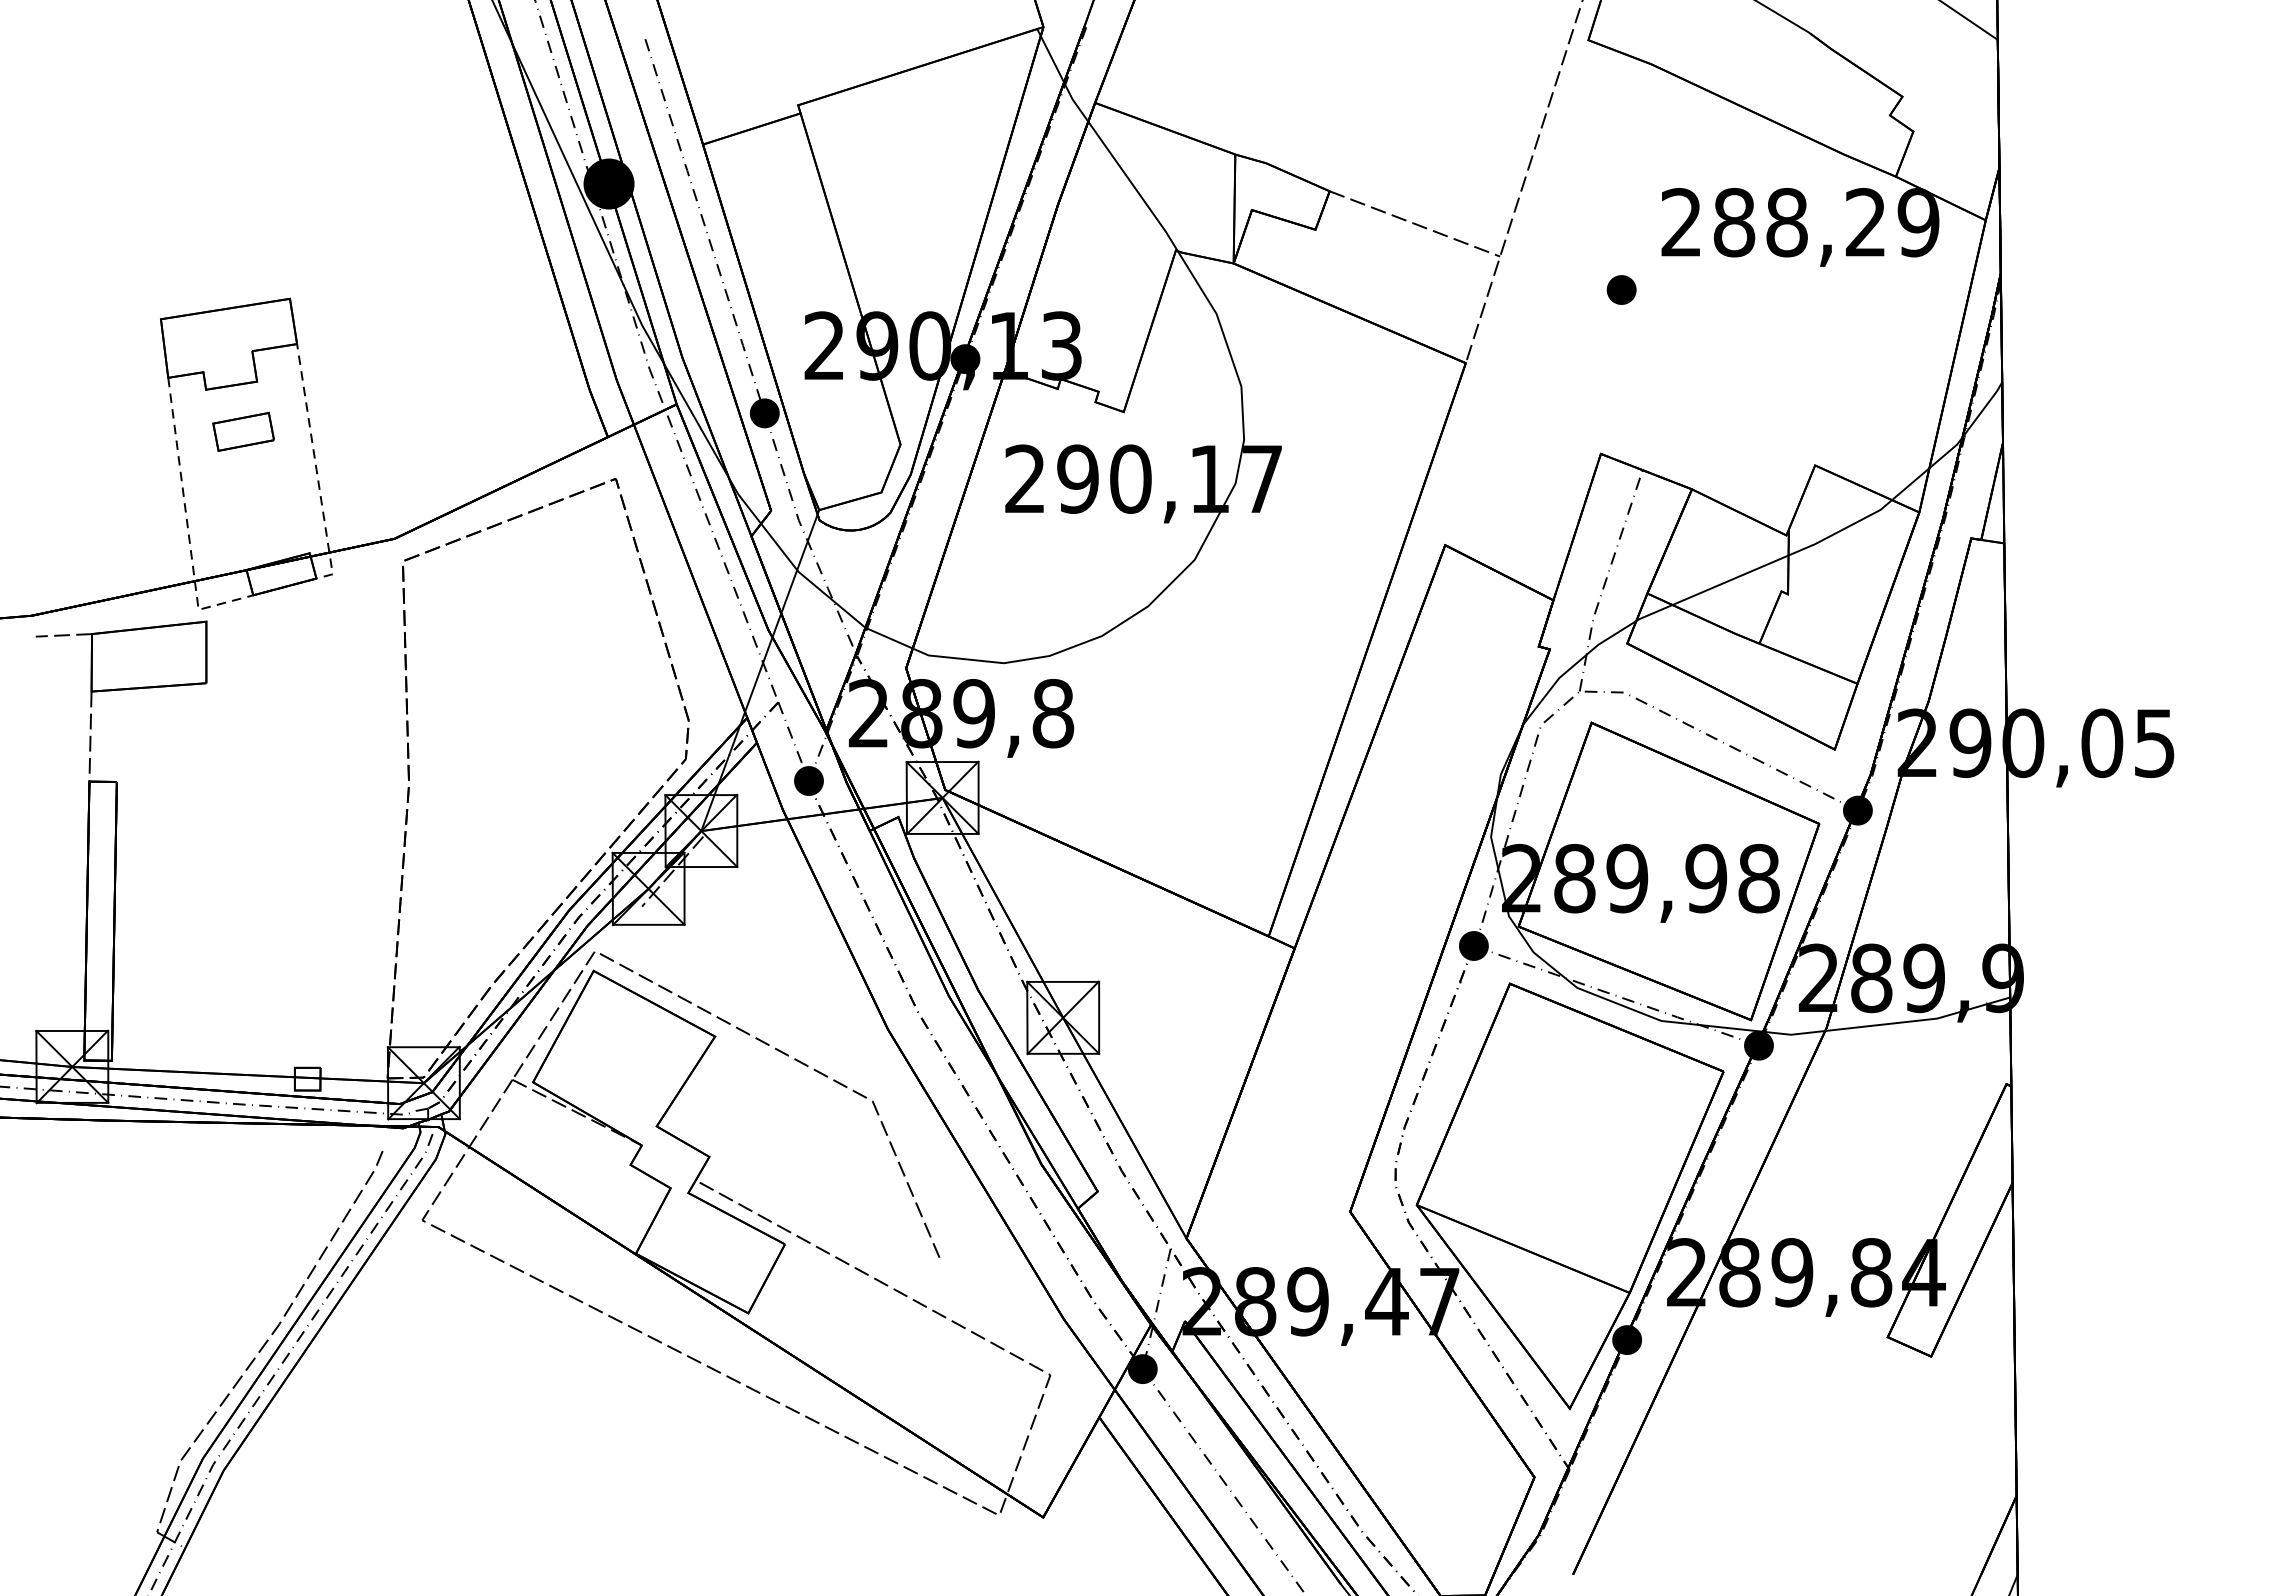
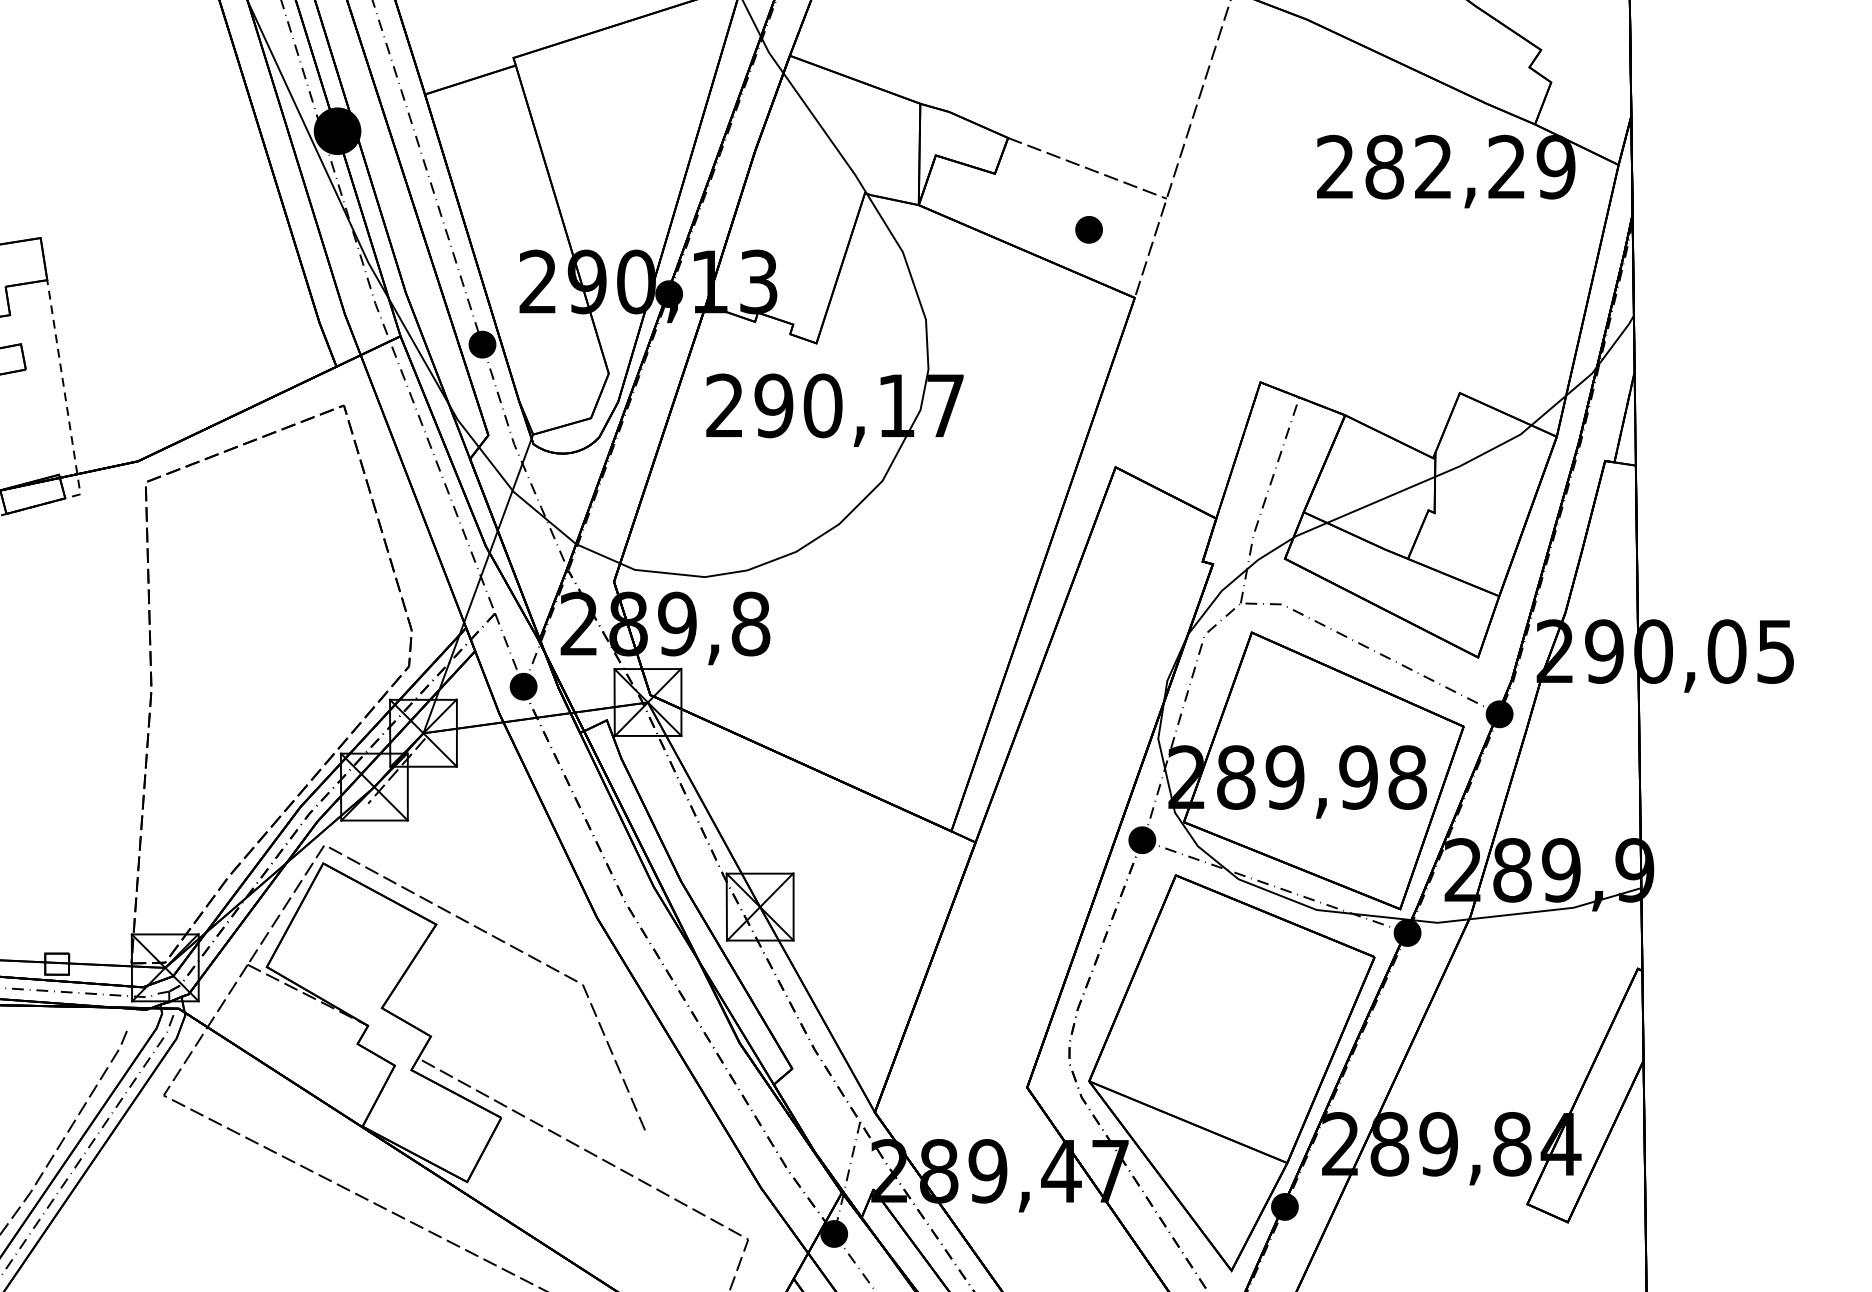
text: (1786, 222) -> (1433, 167), 288,29 -> 282,29
part: (1621, 289) -> (1088, 229), moved

